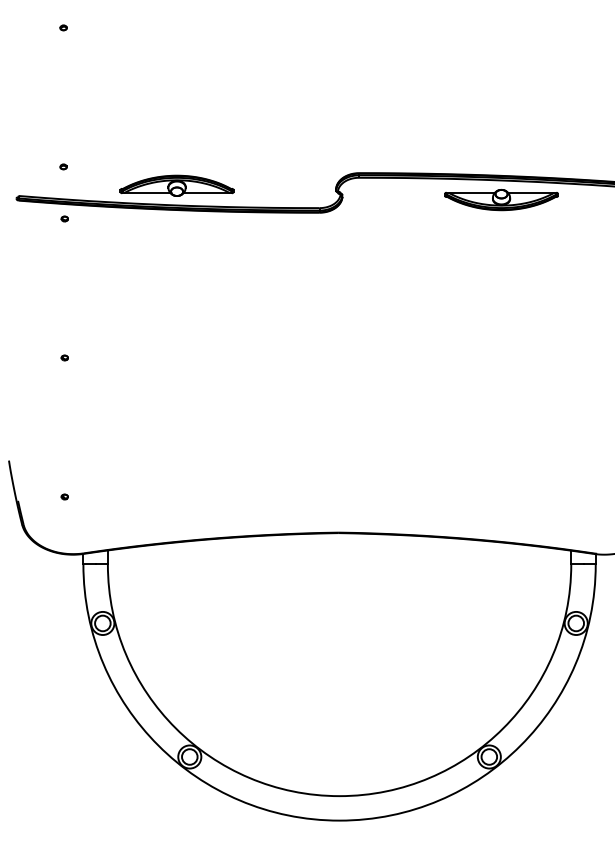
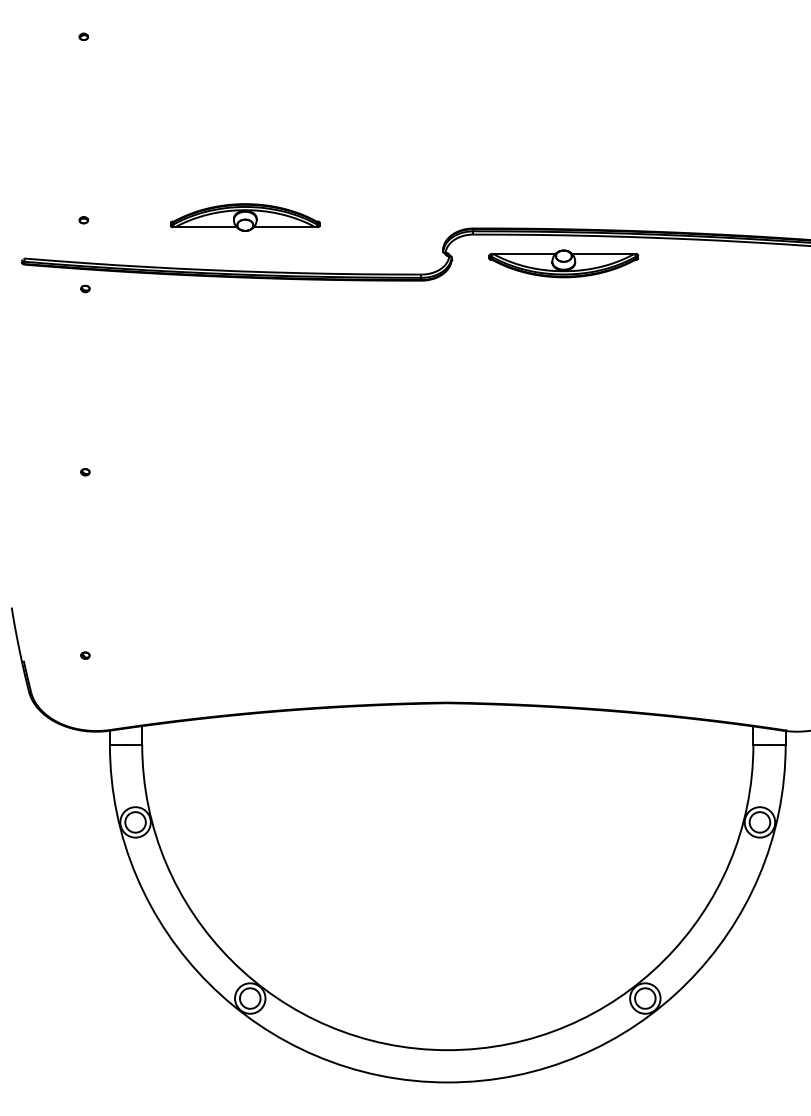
part: (176, 185) -> (244, 217), moved
part: (501, 200) -> (563, 264), moved

